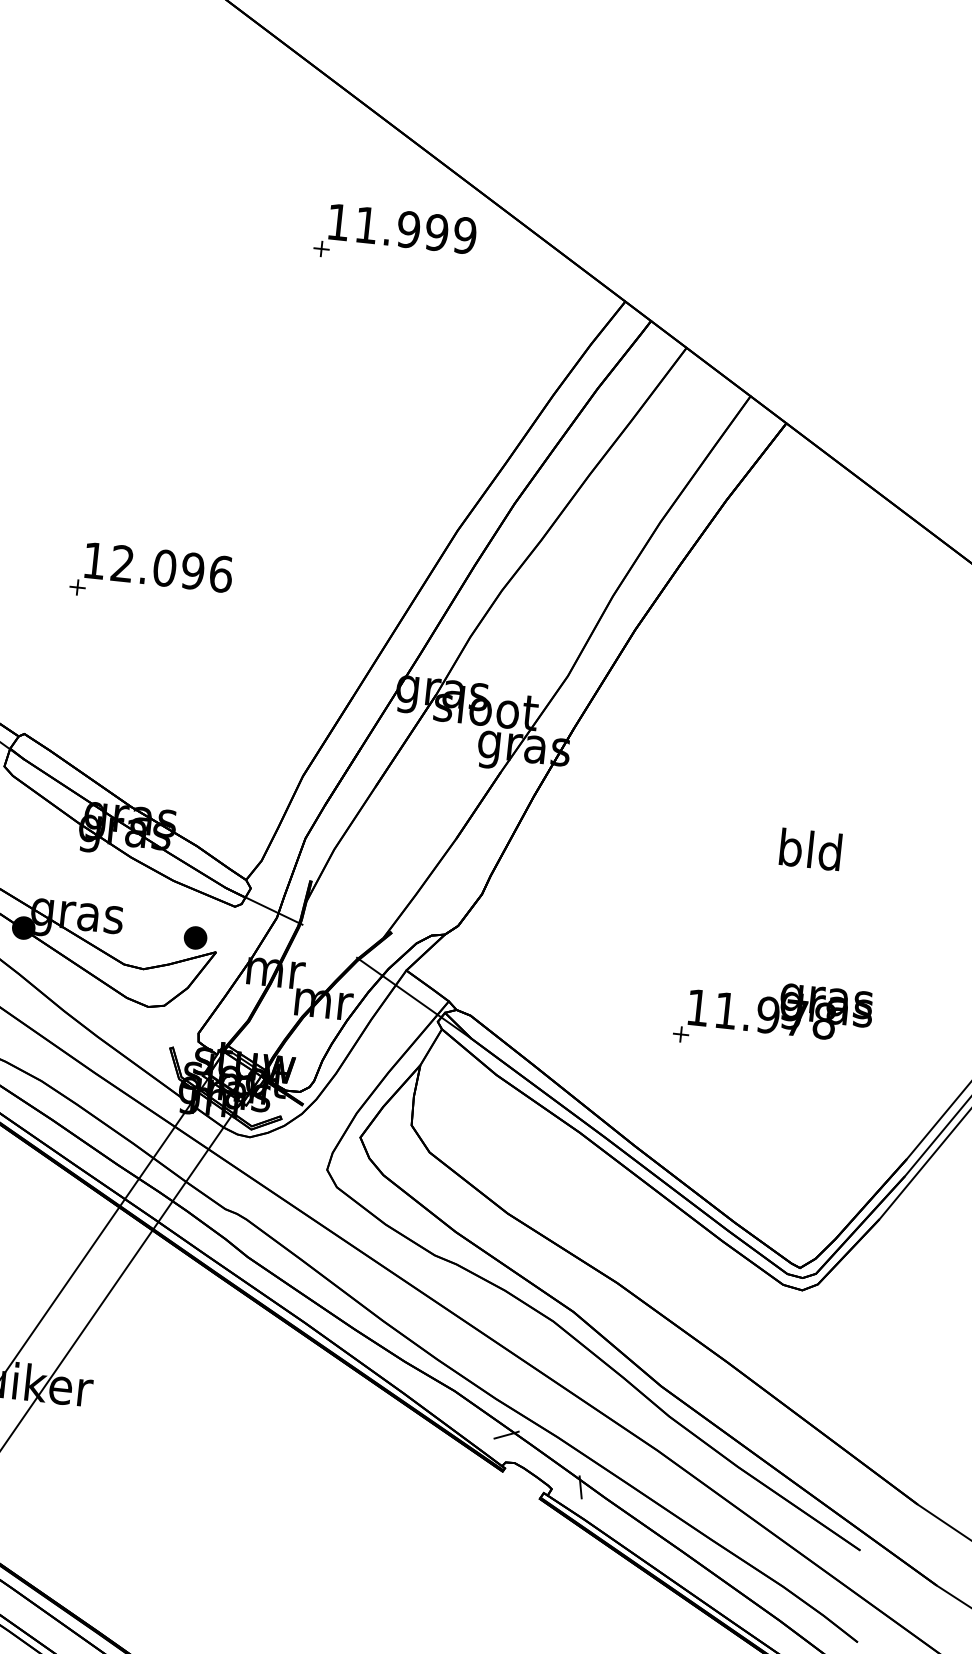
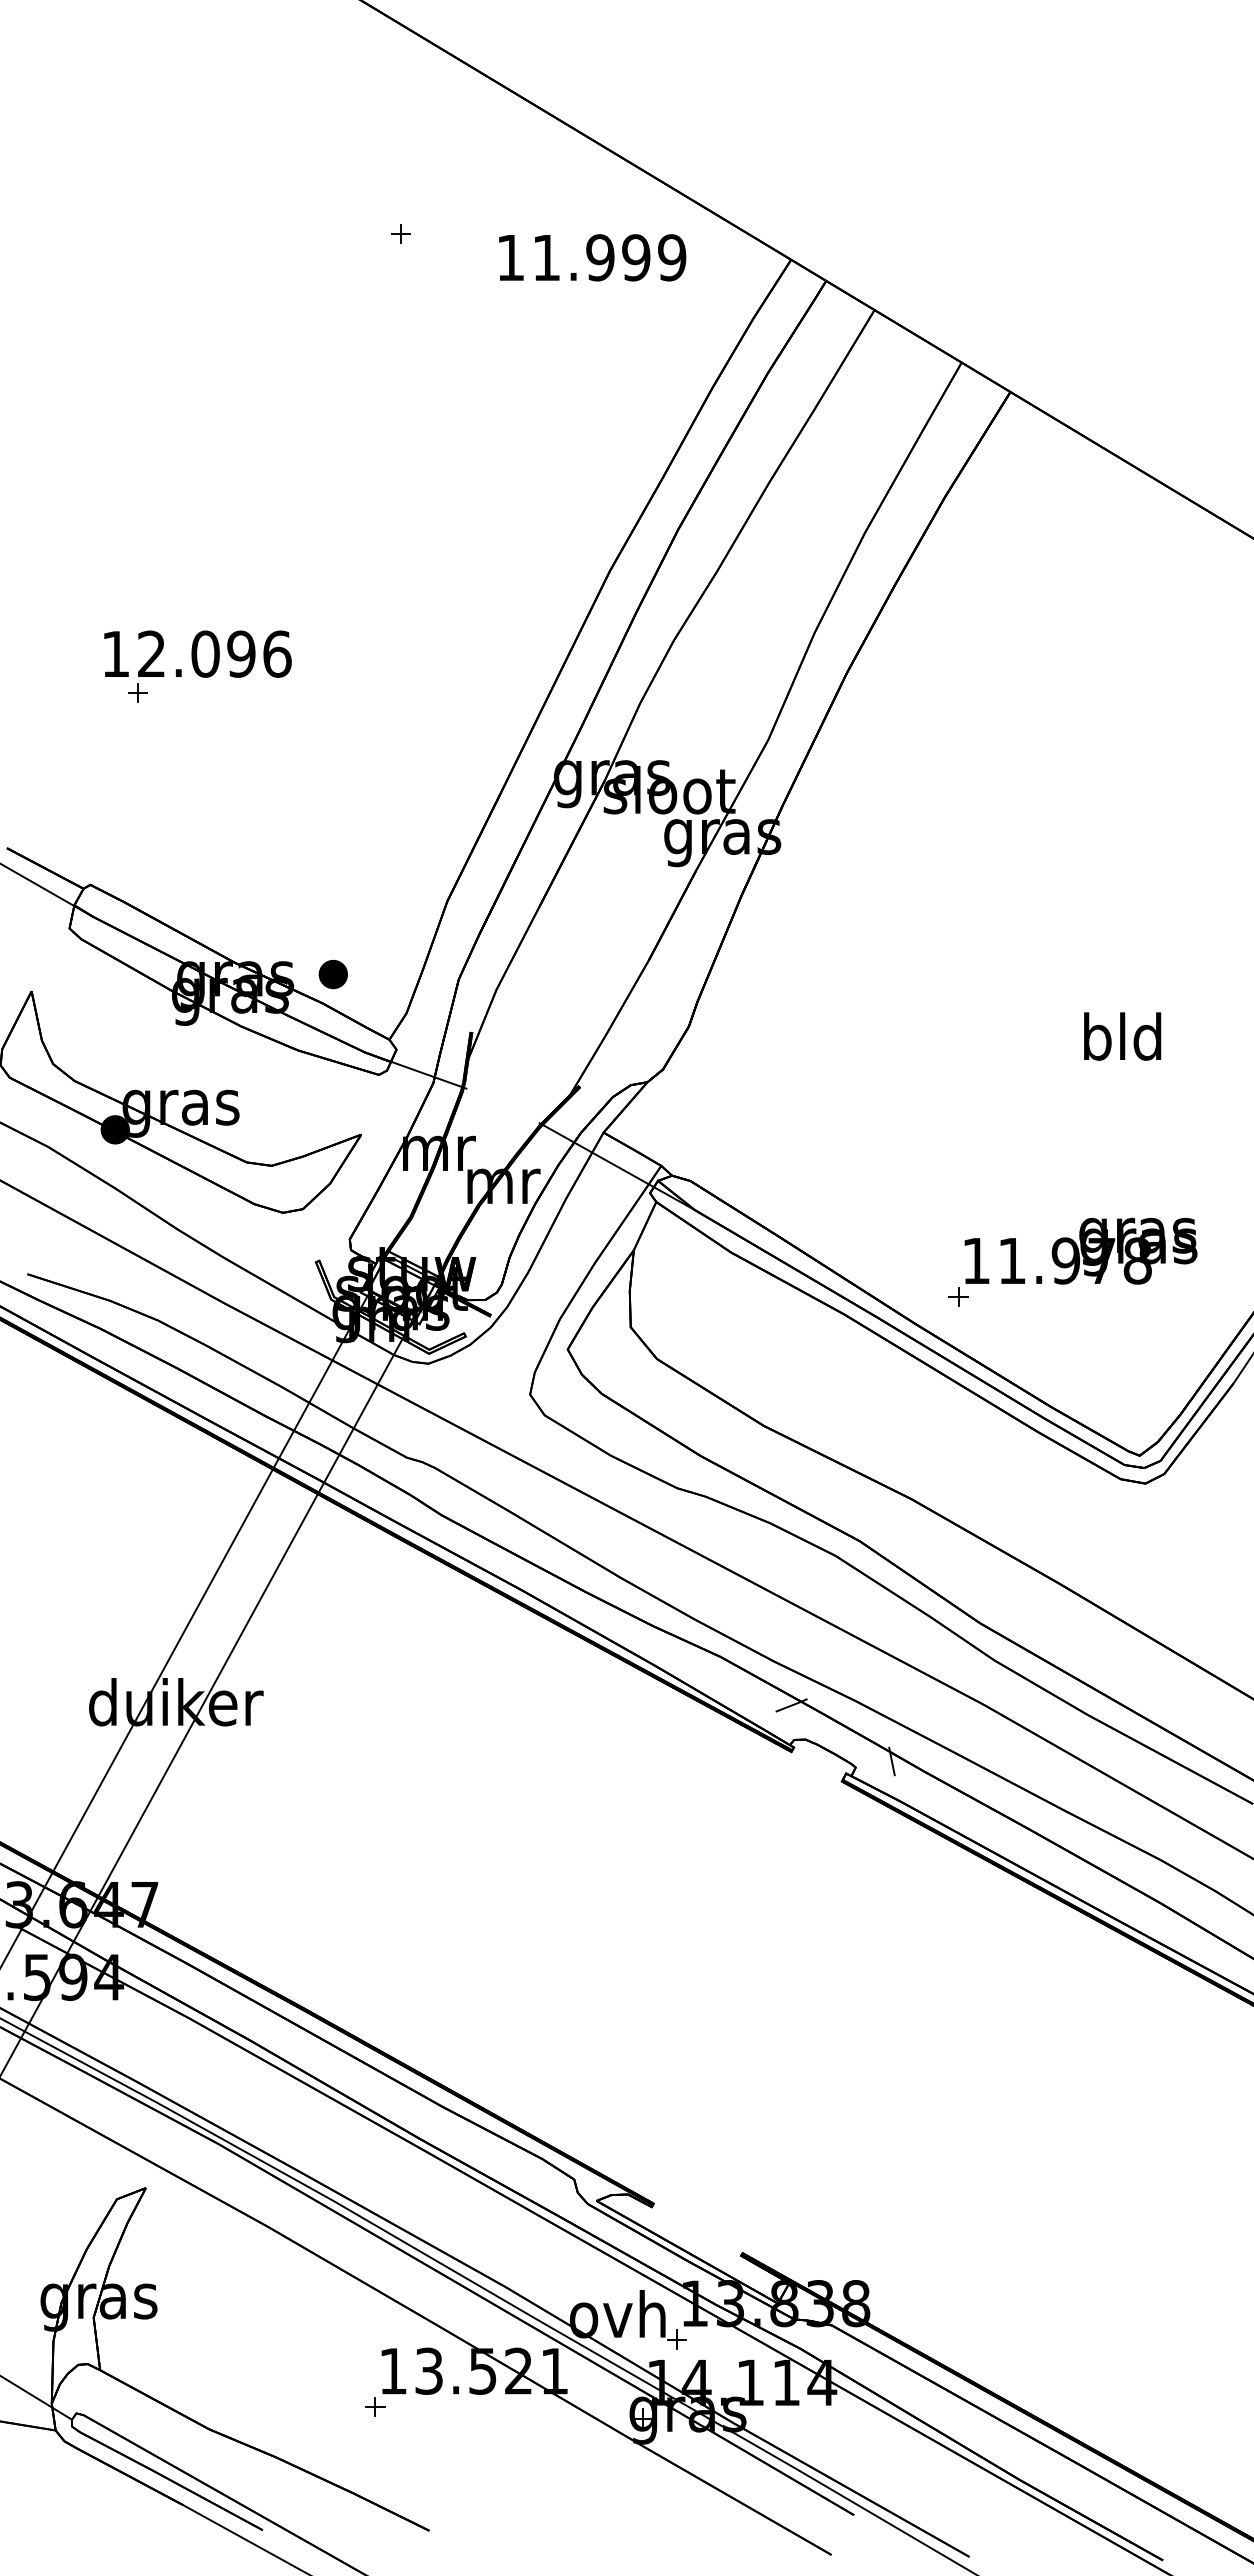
text: (402, 228) -> (592, 257), moved
text: (158, 567) -> (197, 653), moved
text: (810, 849) -> (1122, 1036), moved
part: (194, 937) -> (332, 974), moved
part: (773, 1016) -> (1072, 1261), moved

